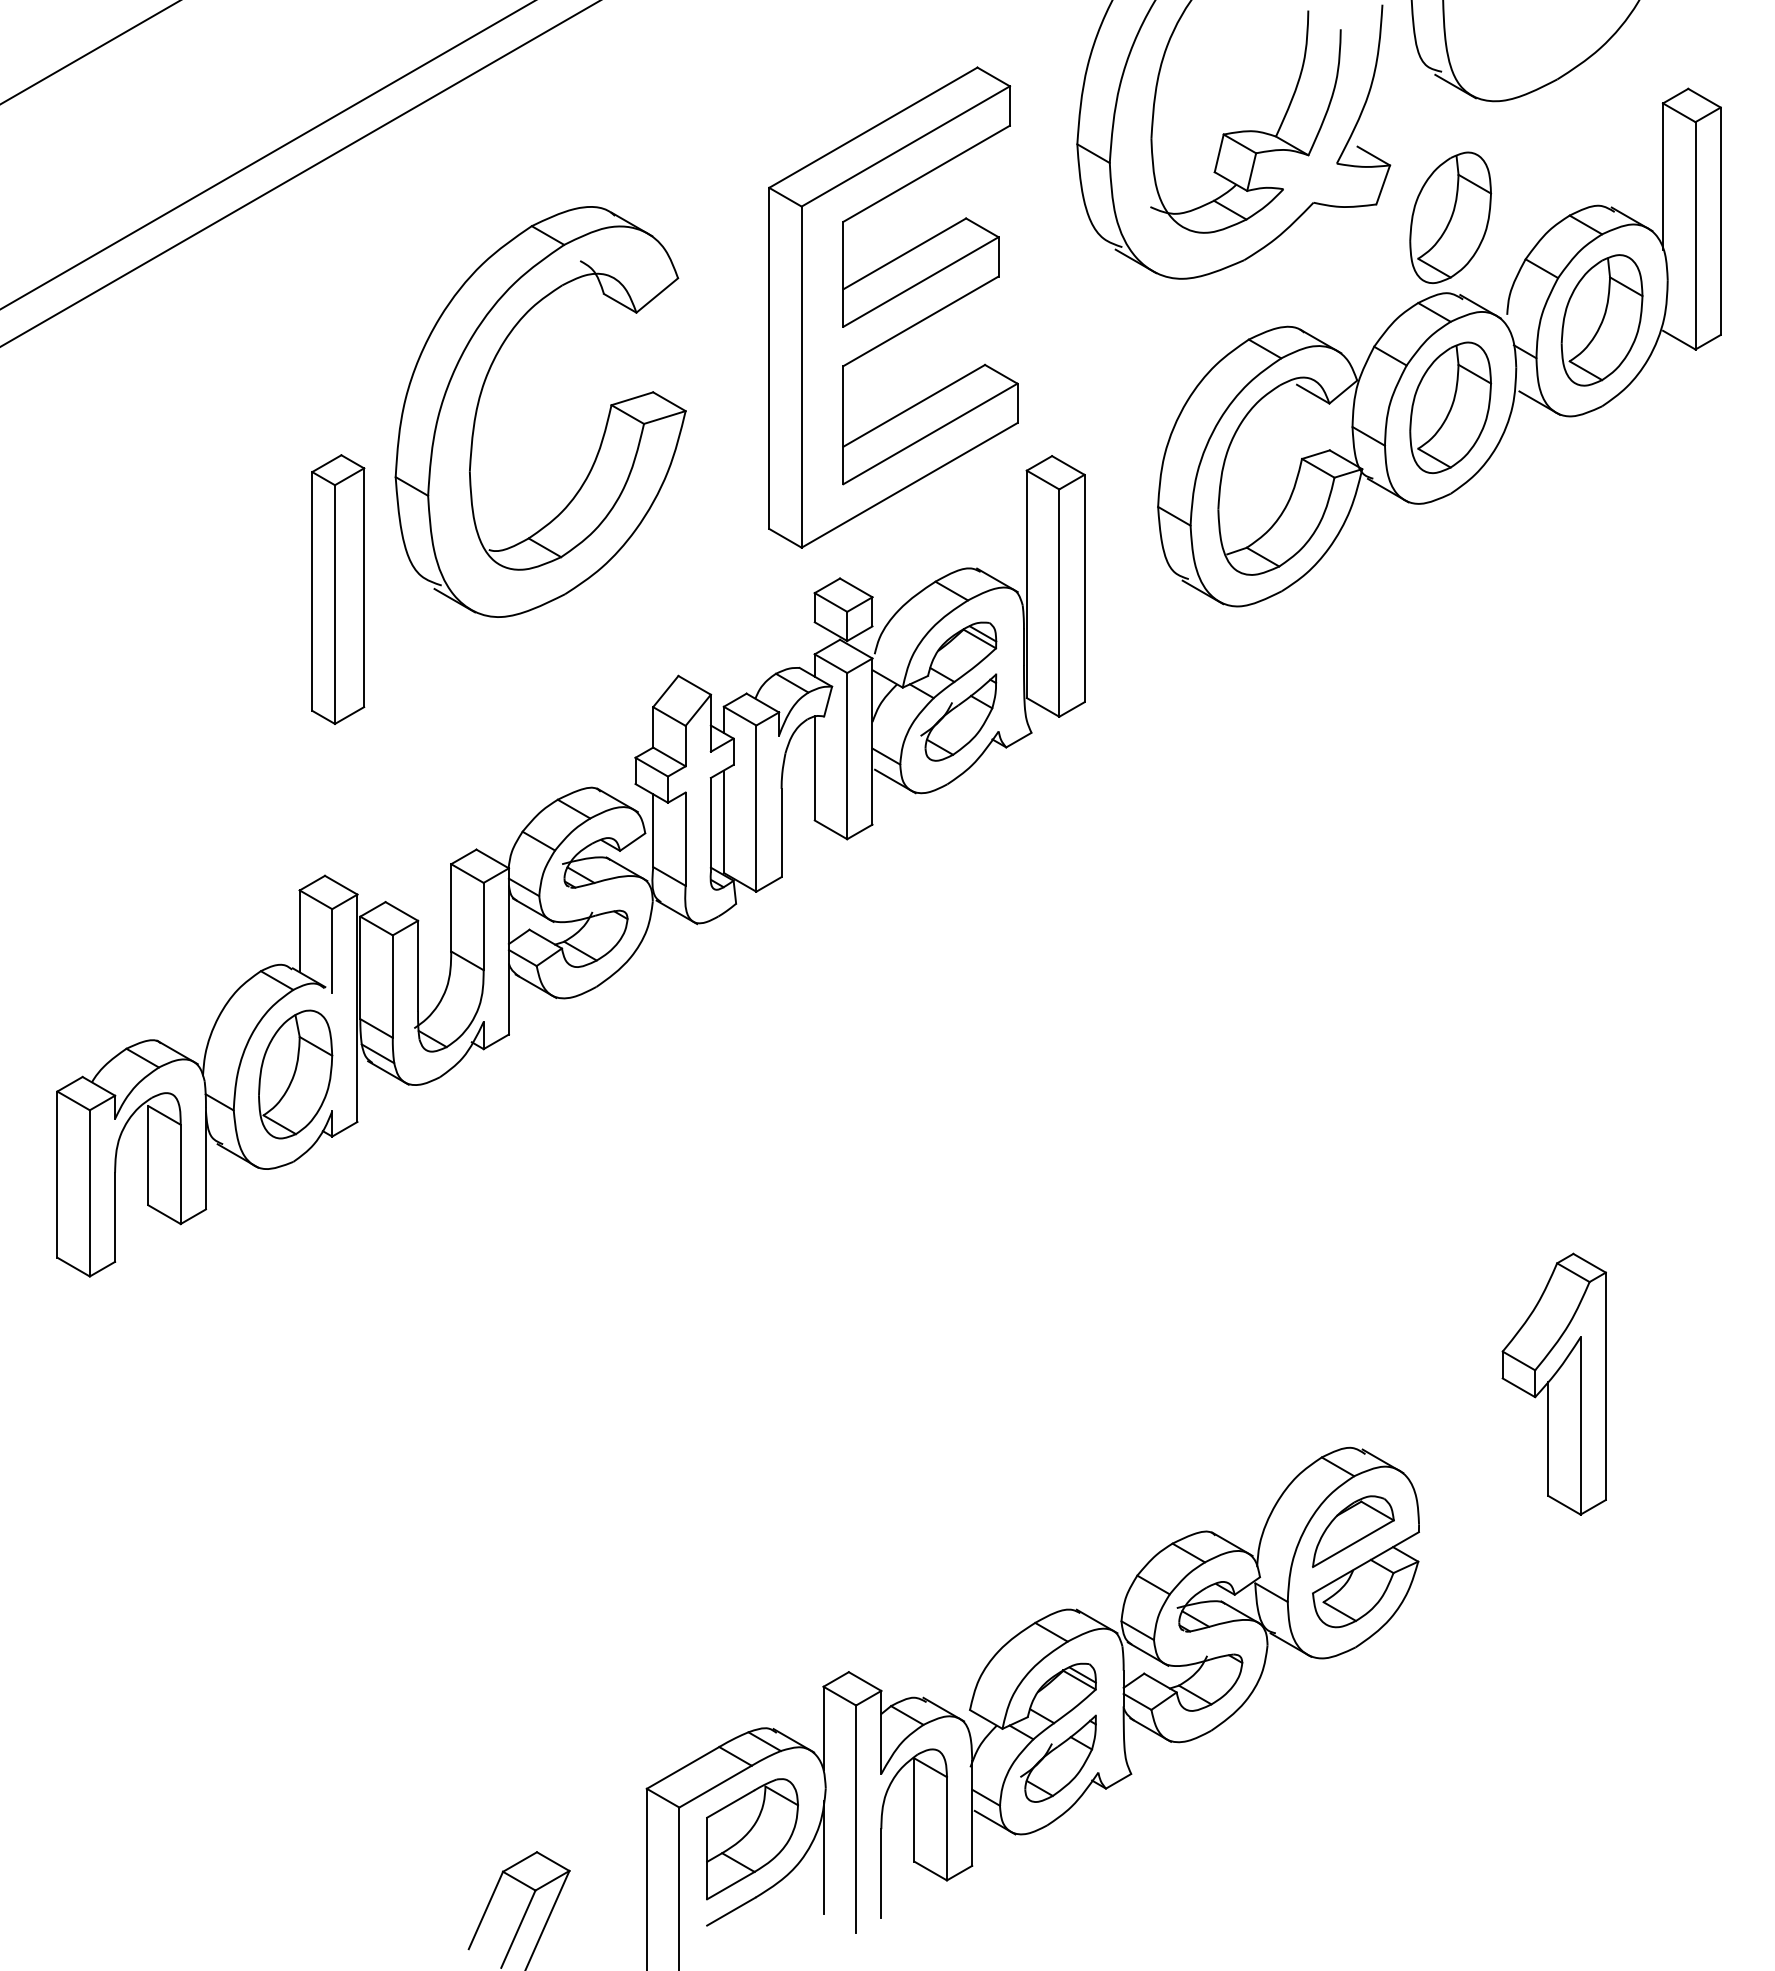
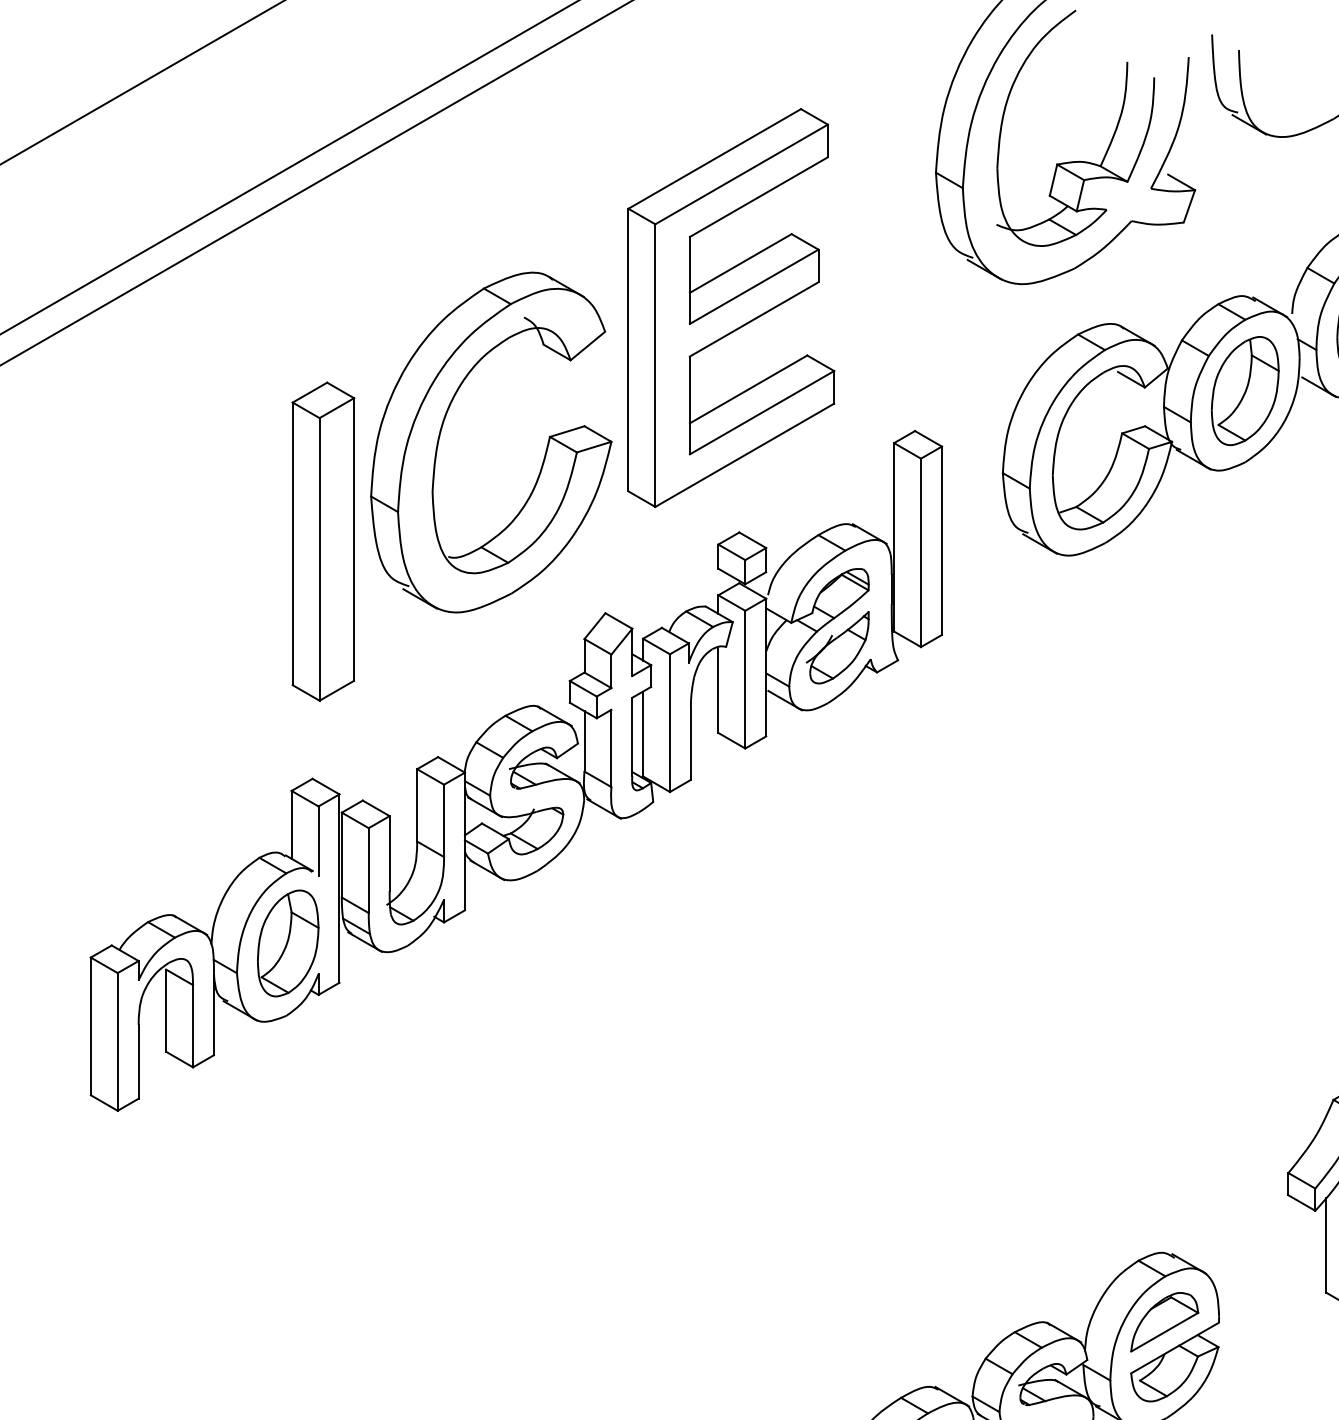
part: (1450, 217) -> (1245, 233), removed
part: (893, 307) -> (731, 307), moved
part: (482, 392) -> (443, 426), moved
part: (338, 589) -> (323, 541), size x1.43

